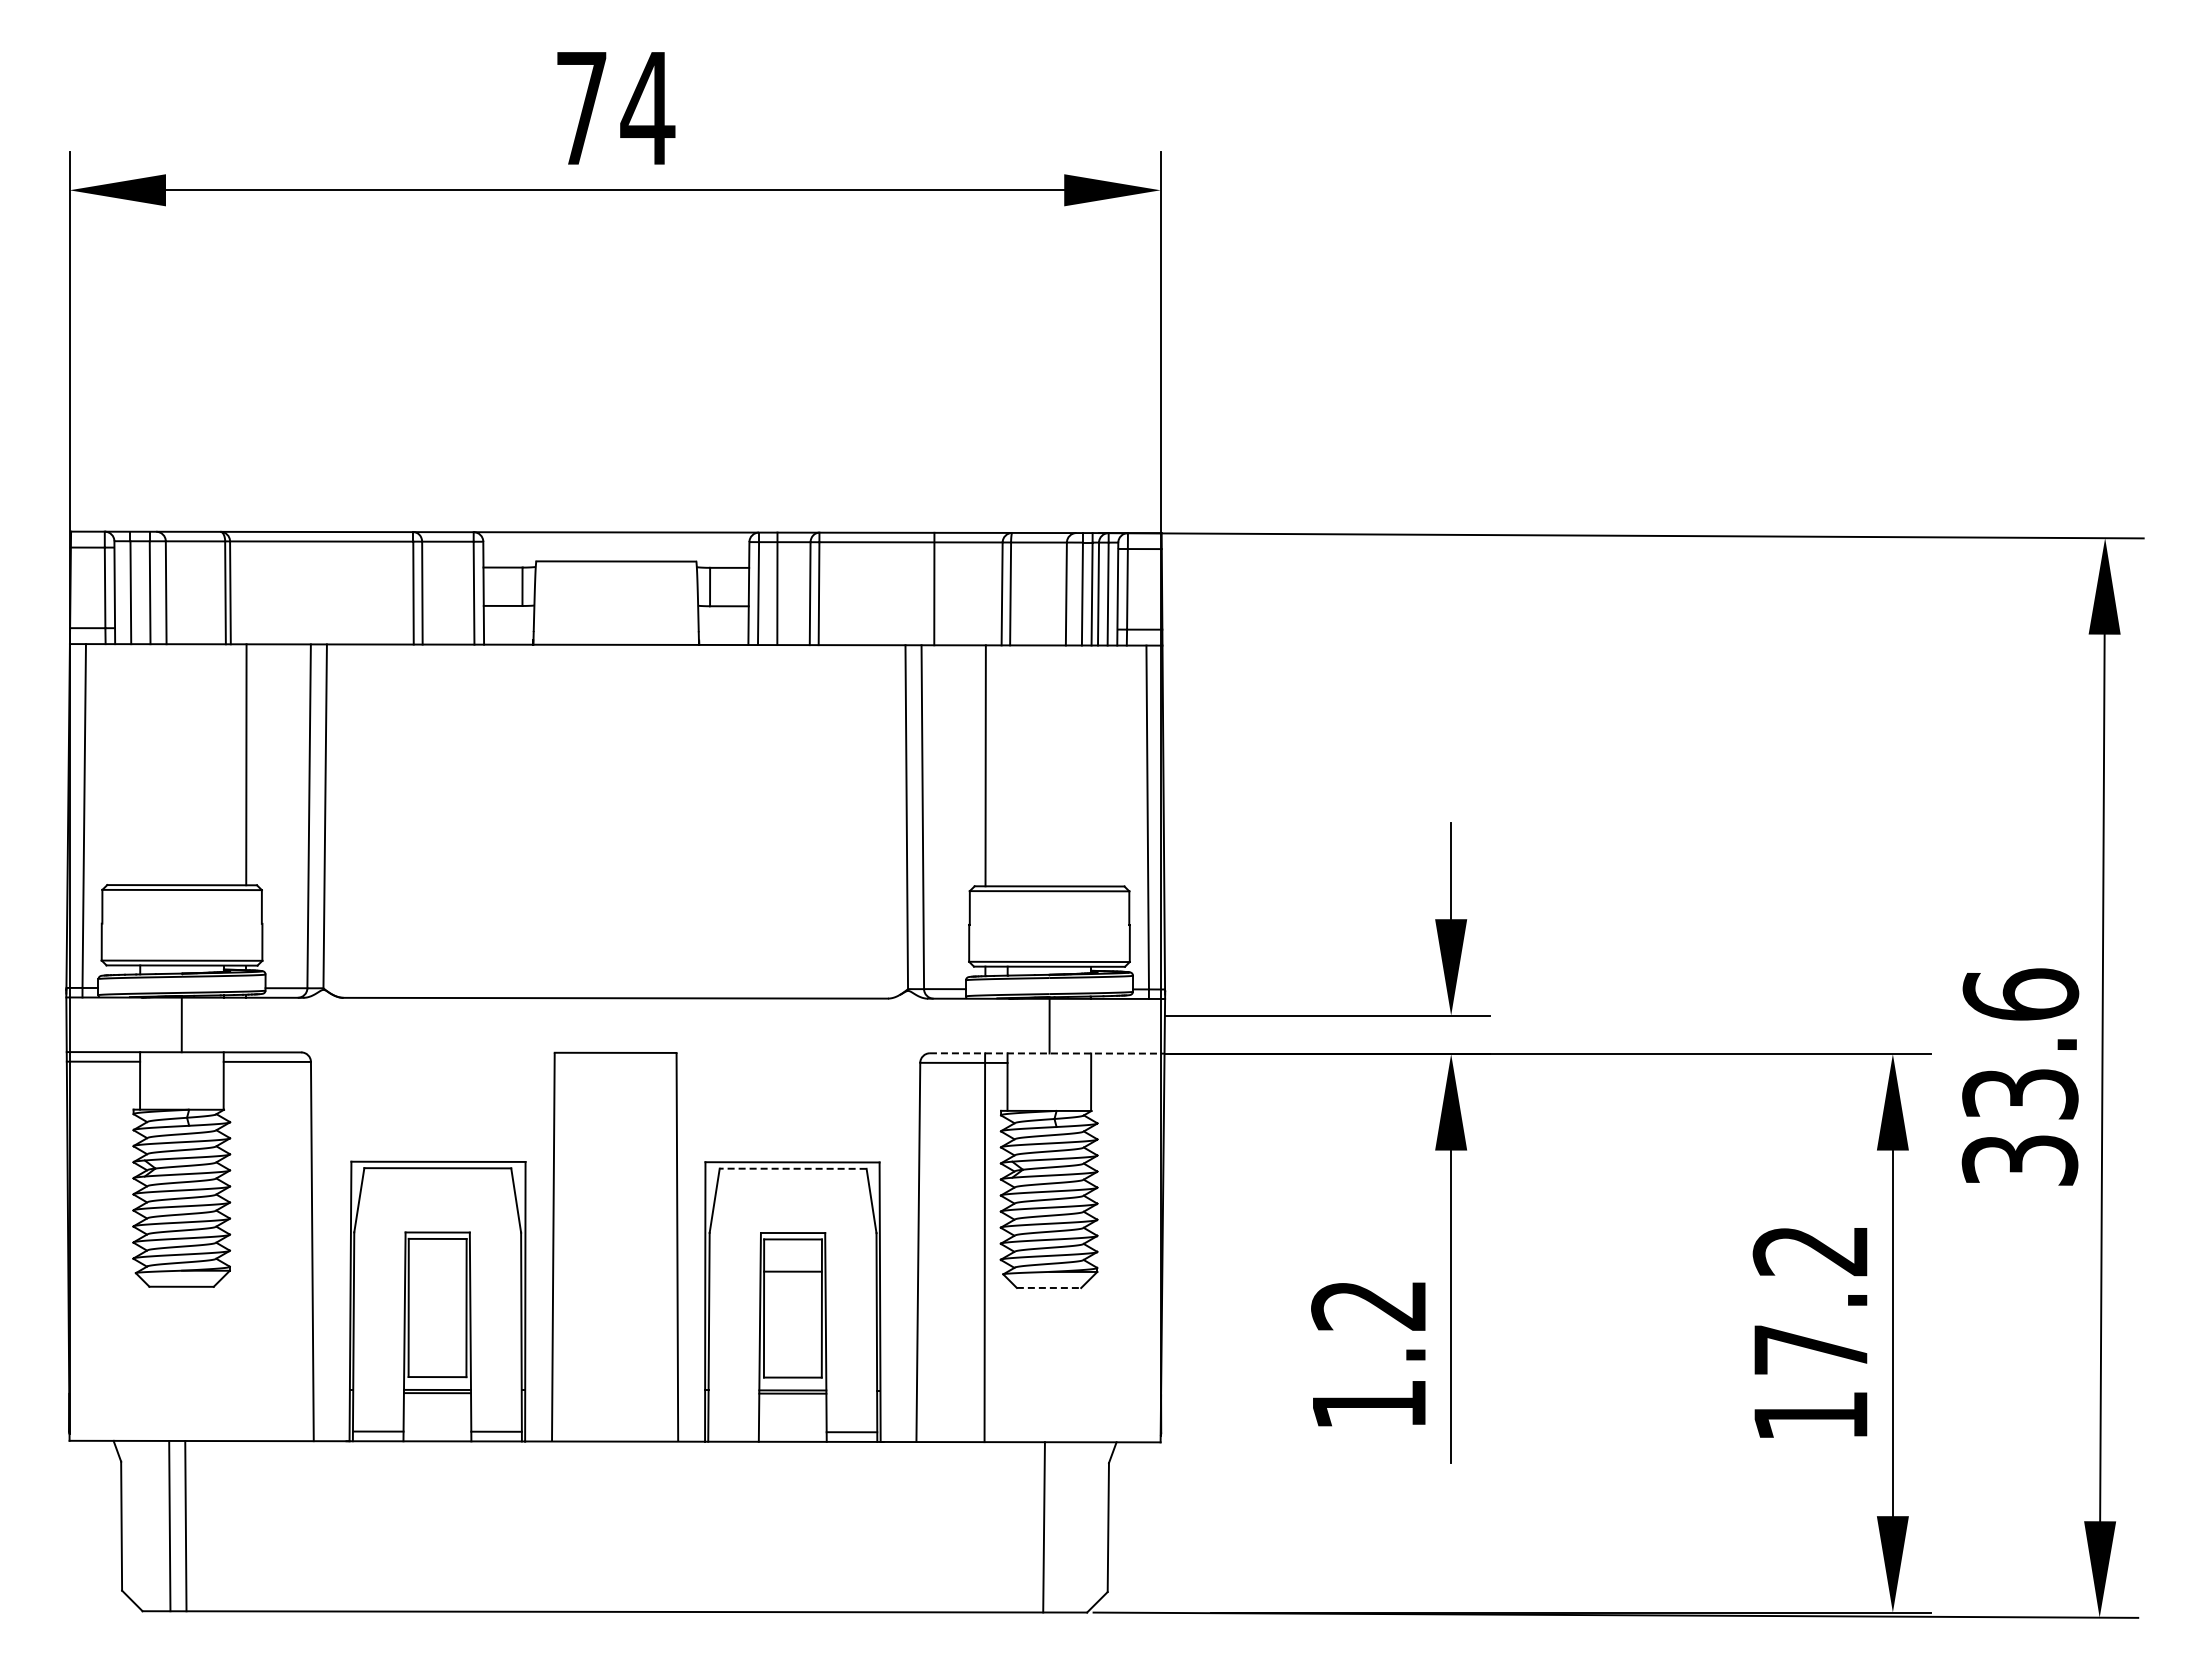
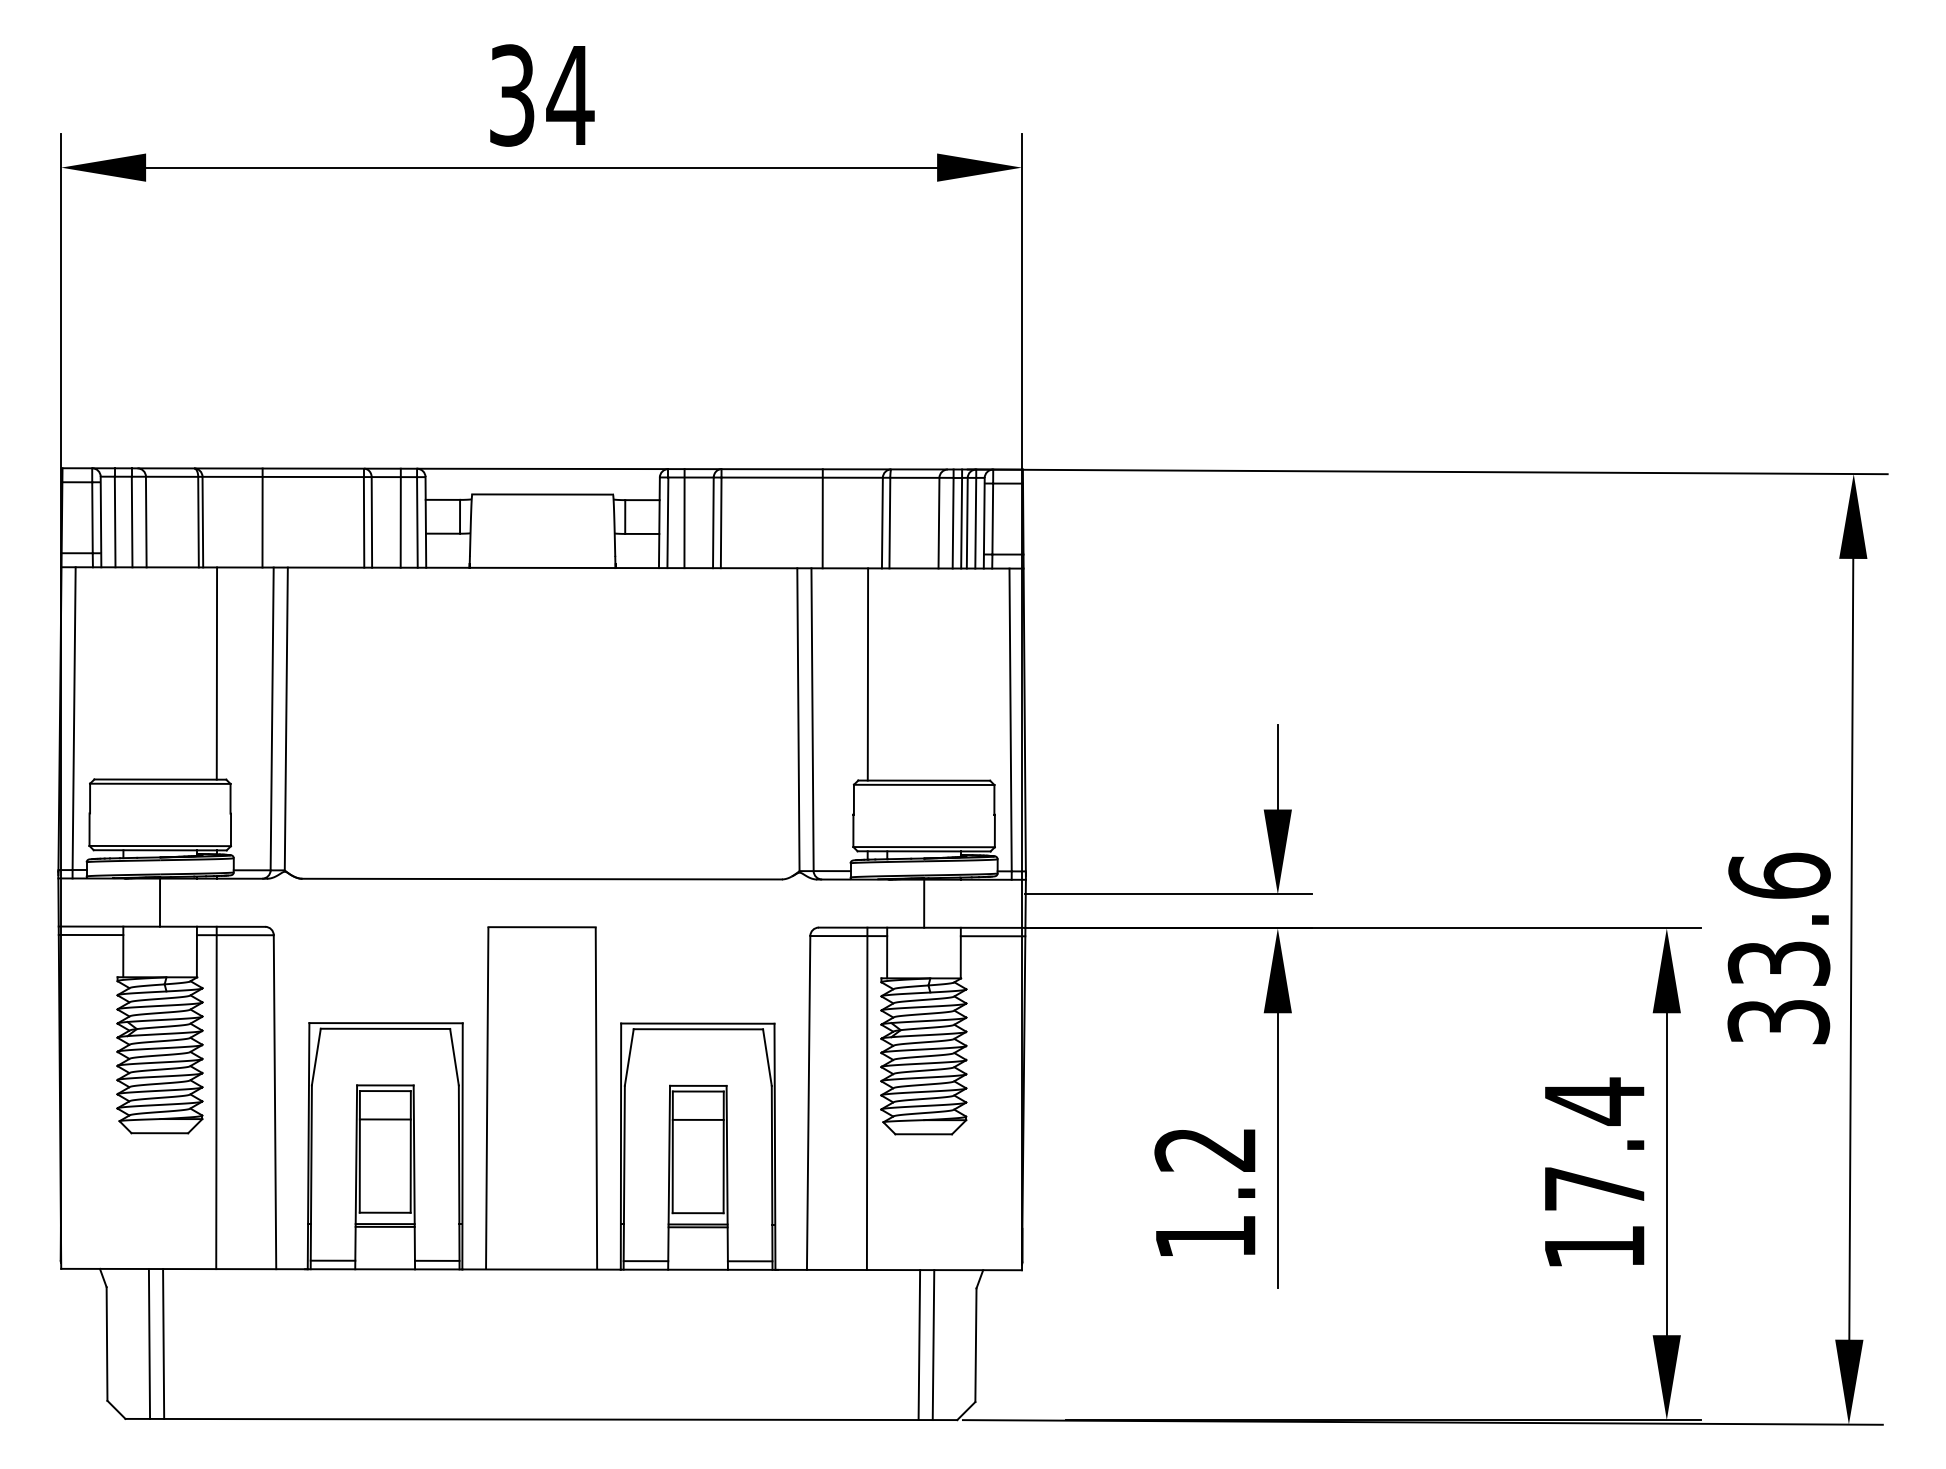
text: (581, 108) -> (512, 95), 74 -> 34
line: (298, 587) -> (262, 517), added
line: (455, 588) -> (401, 518), added
line: (1047, 1053) -> (922, 927), dashed -> solid
line: (1127, 1063) -> (992, 936), added
line: (792, 1168) -> (697, 1029), dashed -> solid
line: (245, 1246) -> (216, 1097), added
text: (1809, 1250) -> (1593, 1101), 17.2 -> 17.4
line: (437, 1271) -> (385, 1119), added
line: (1049, 1287) -> (924, 1133), dashed -> solid
line: (733, 1432) -> (645, 1261), added
line: (1060, 1527) -> (933, 1345), added

